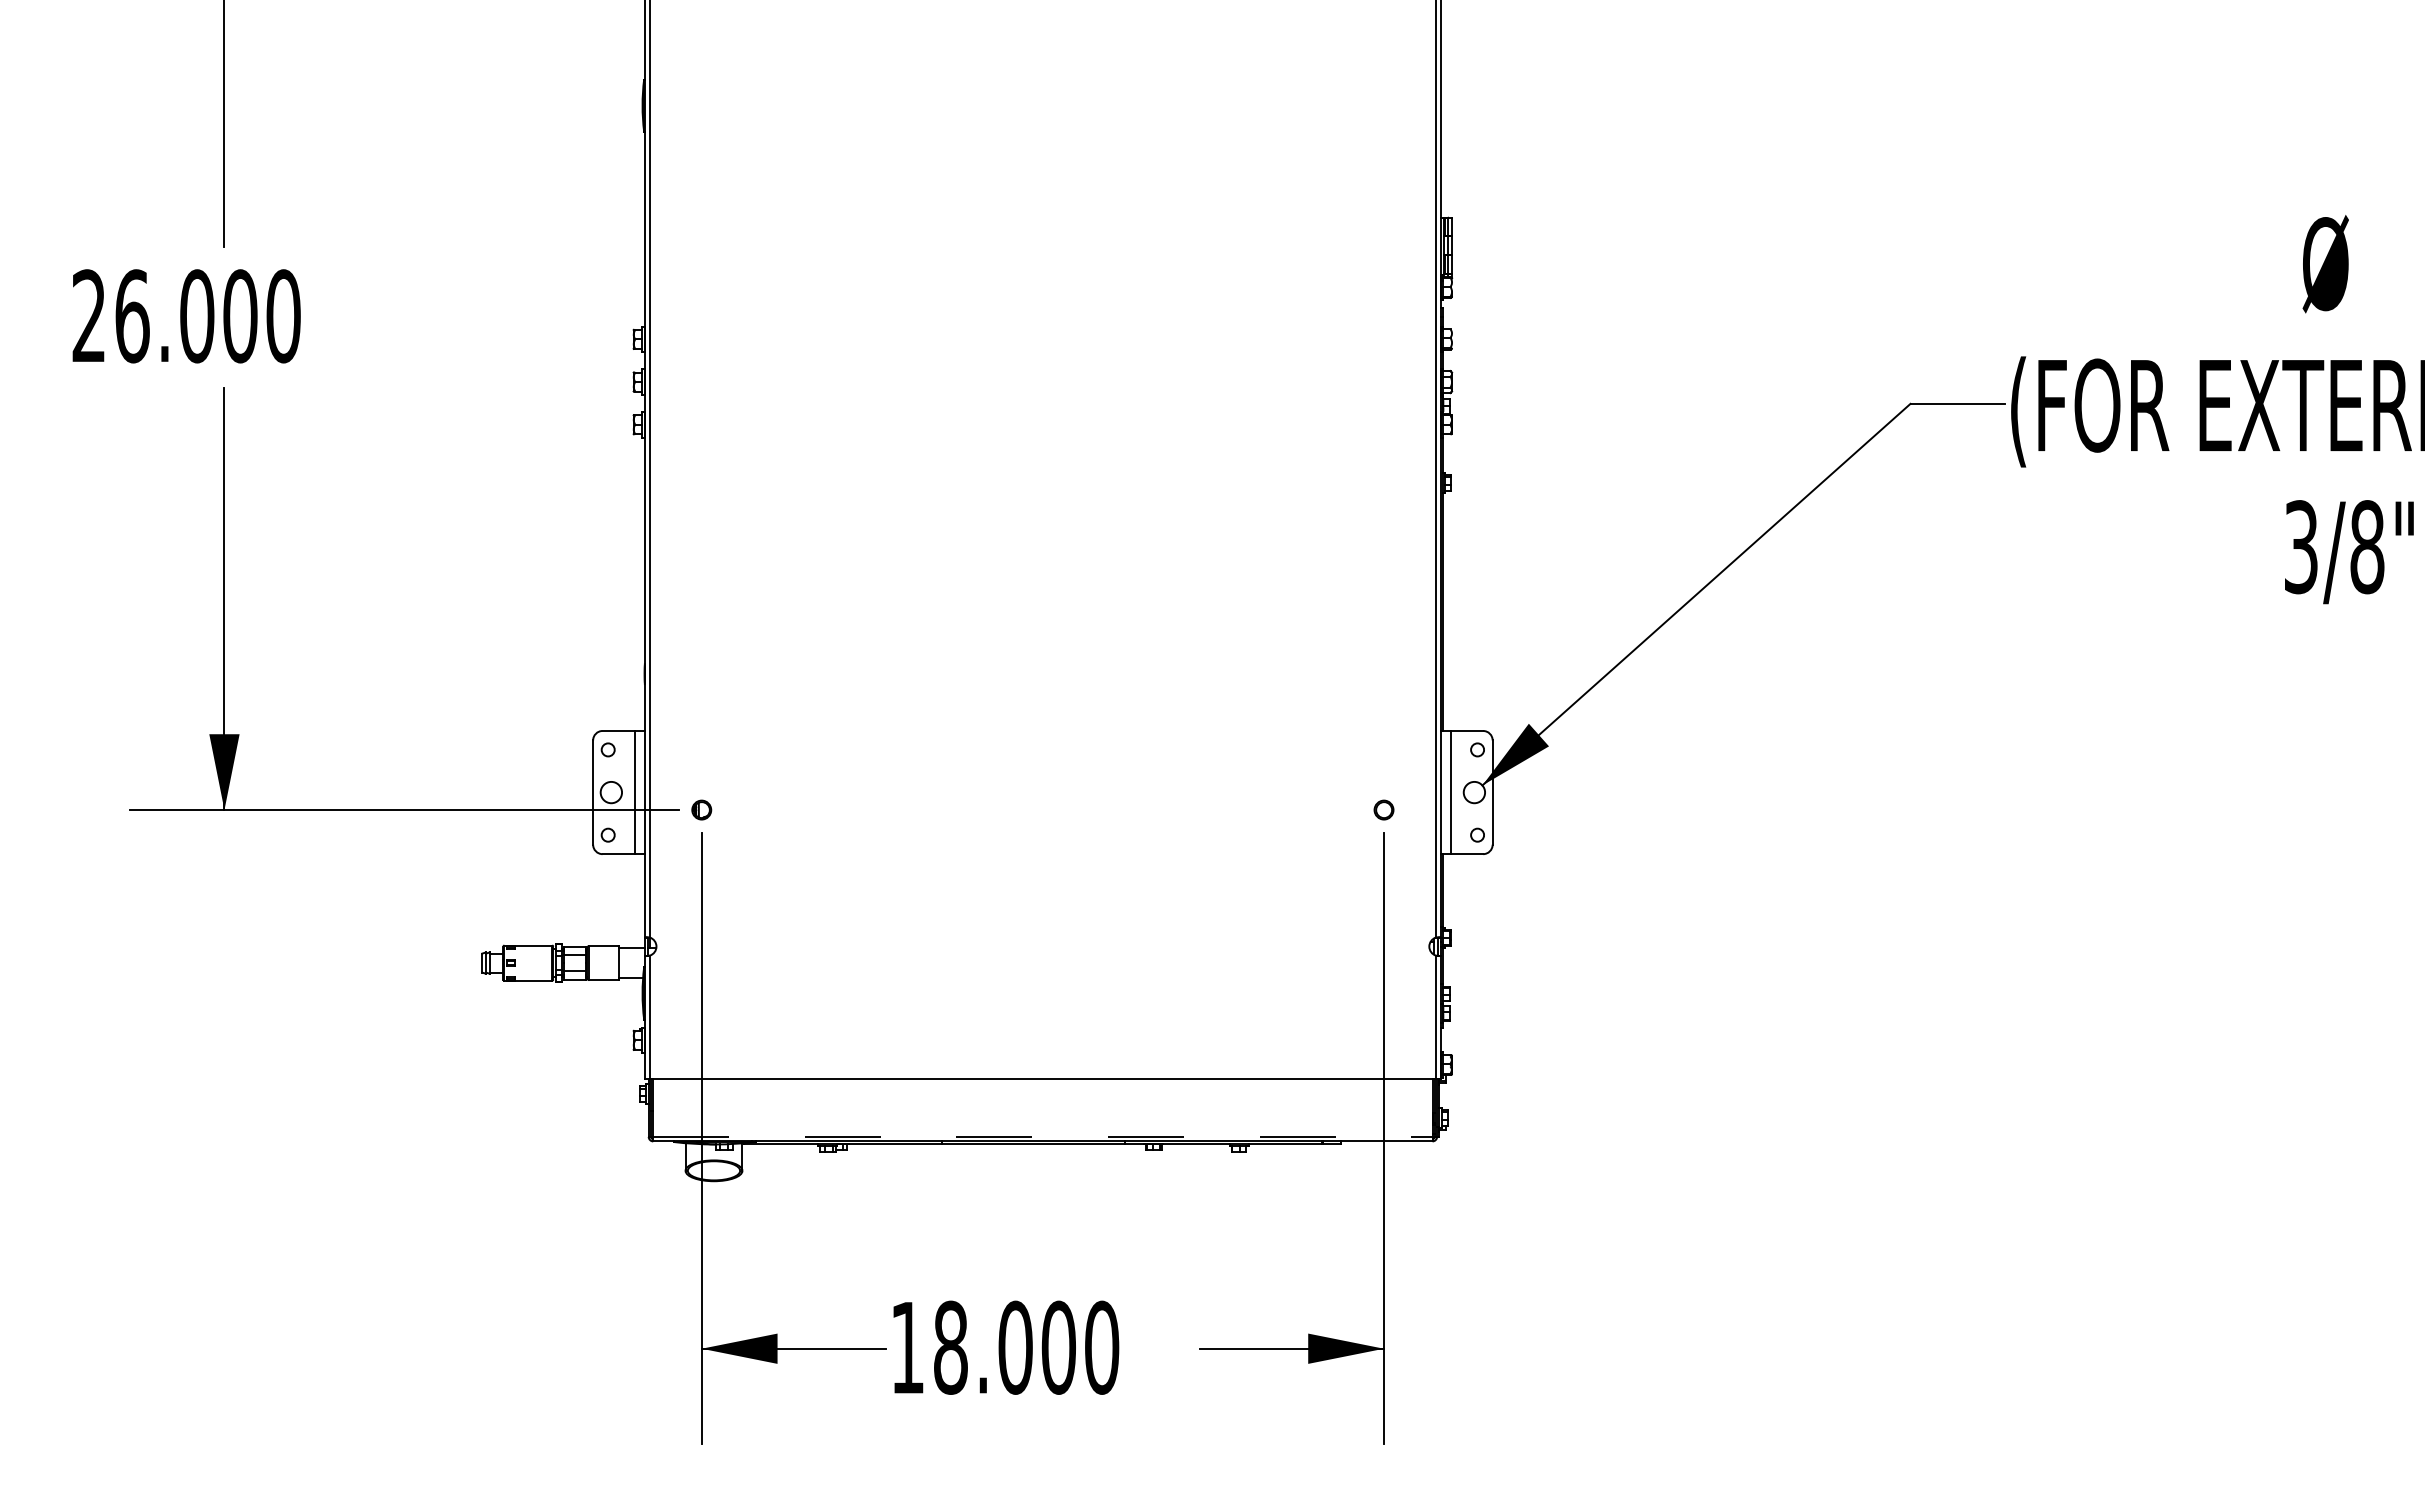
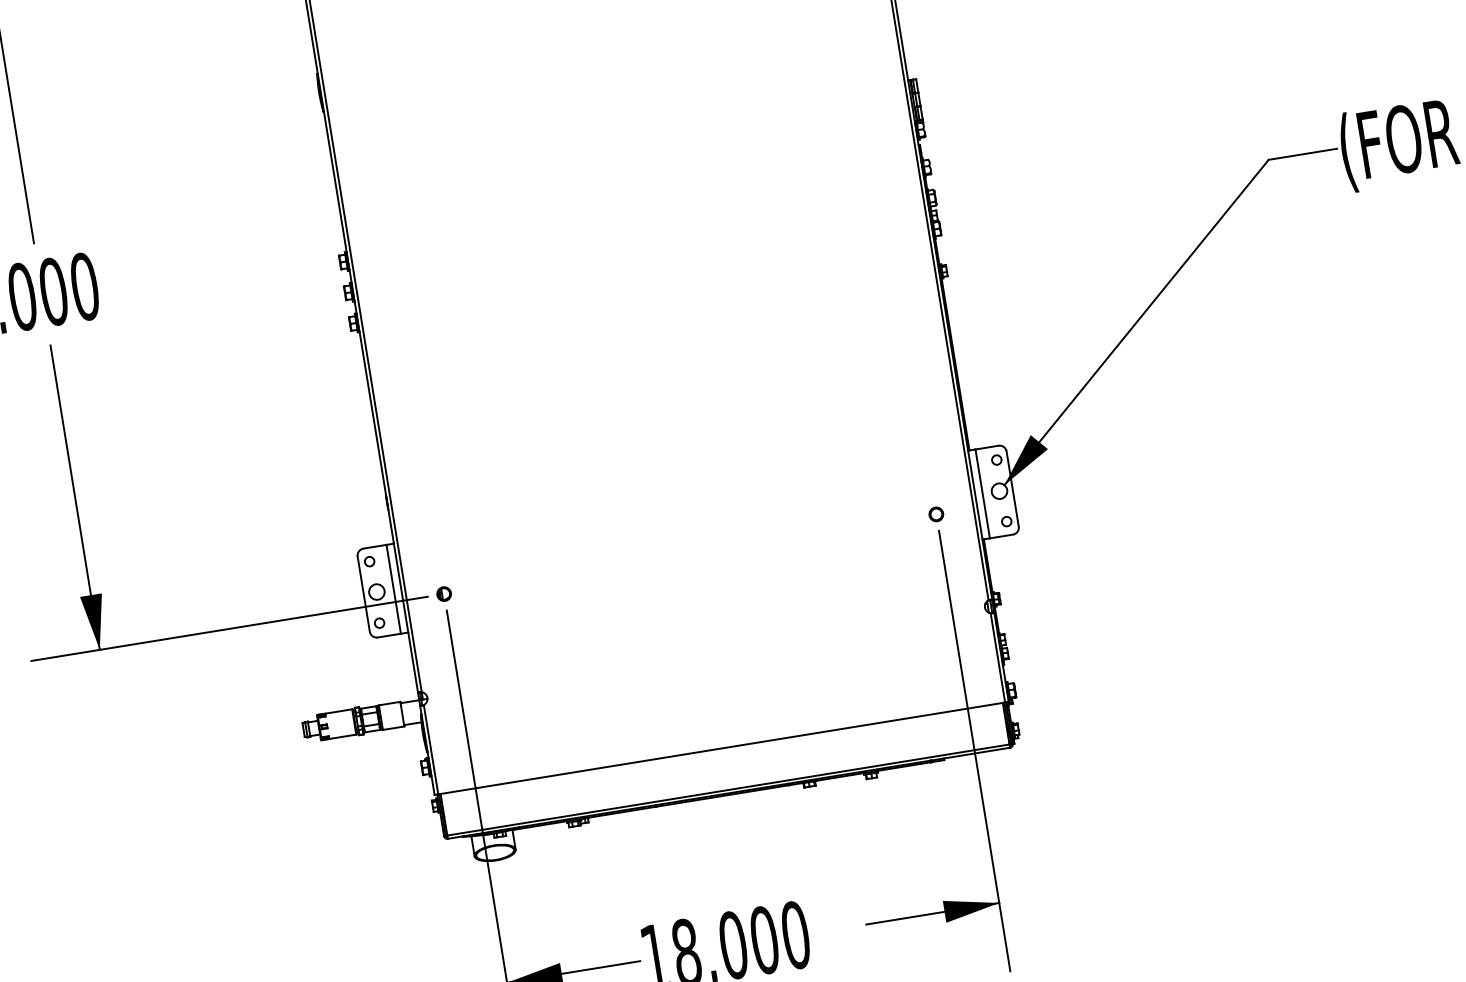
line: (1042, 1136) -> (728, 789), dashed -> solid

